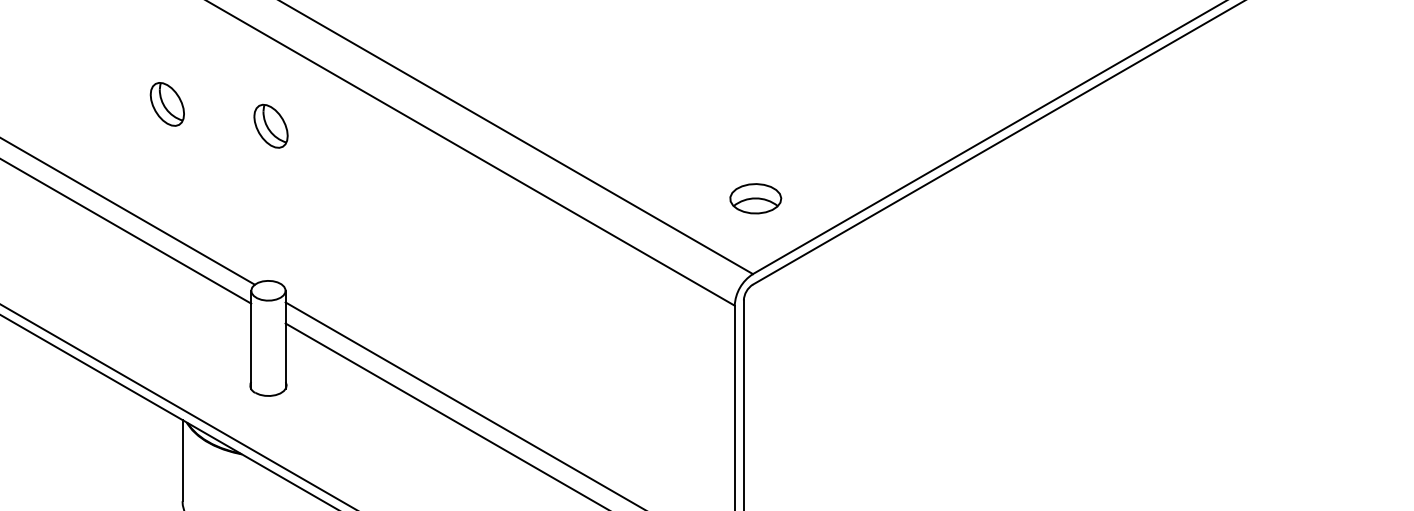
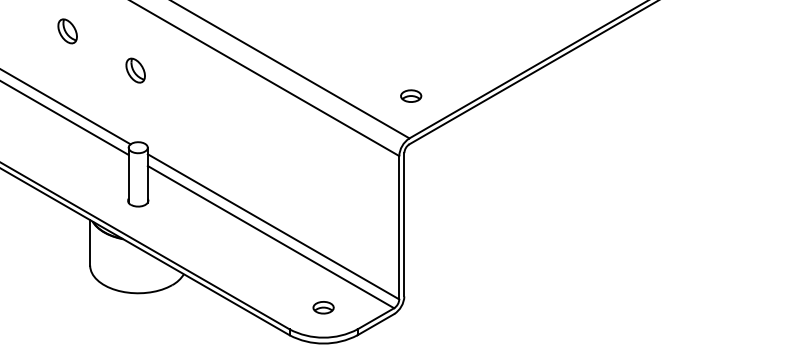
part: (167, 104) -> (67, 31), moved
part: (270, 126) -> (135, 70), moved
part: (756, 197) -> (411, 95), size x0.71

